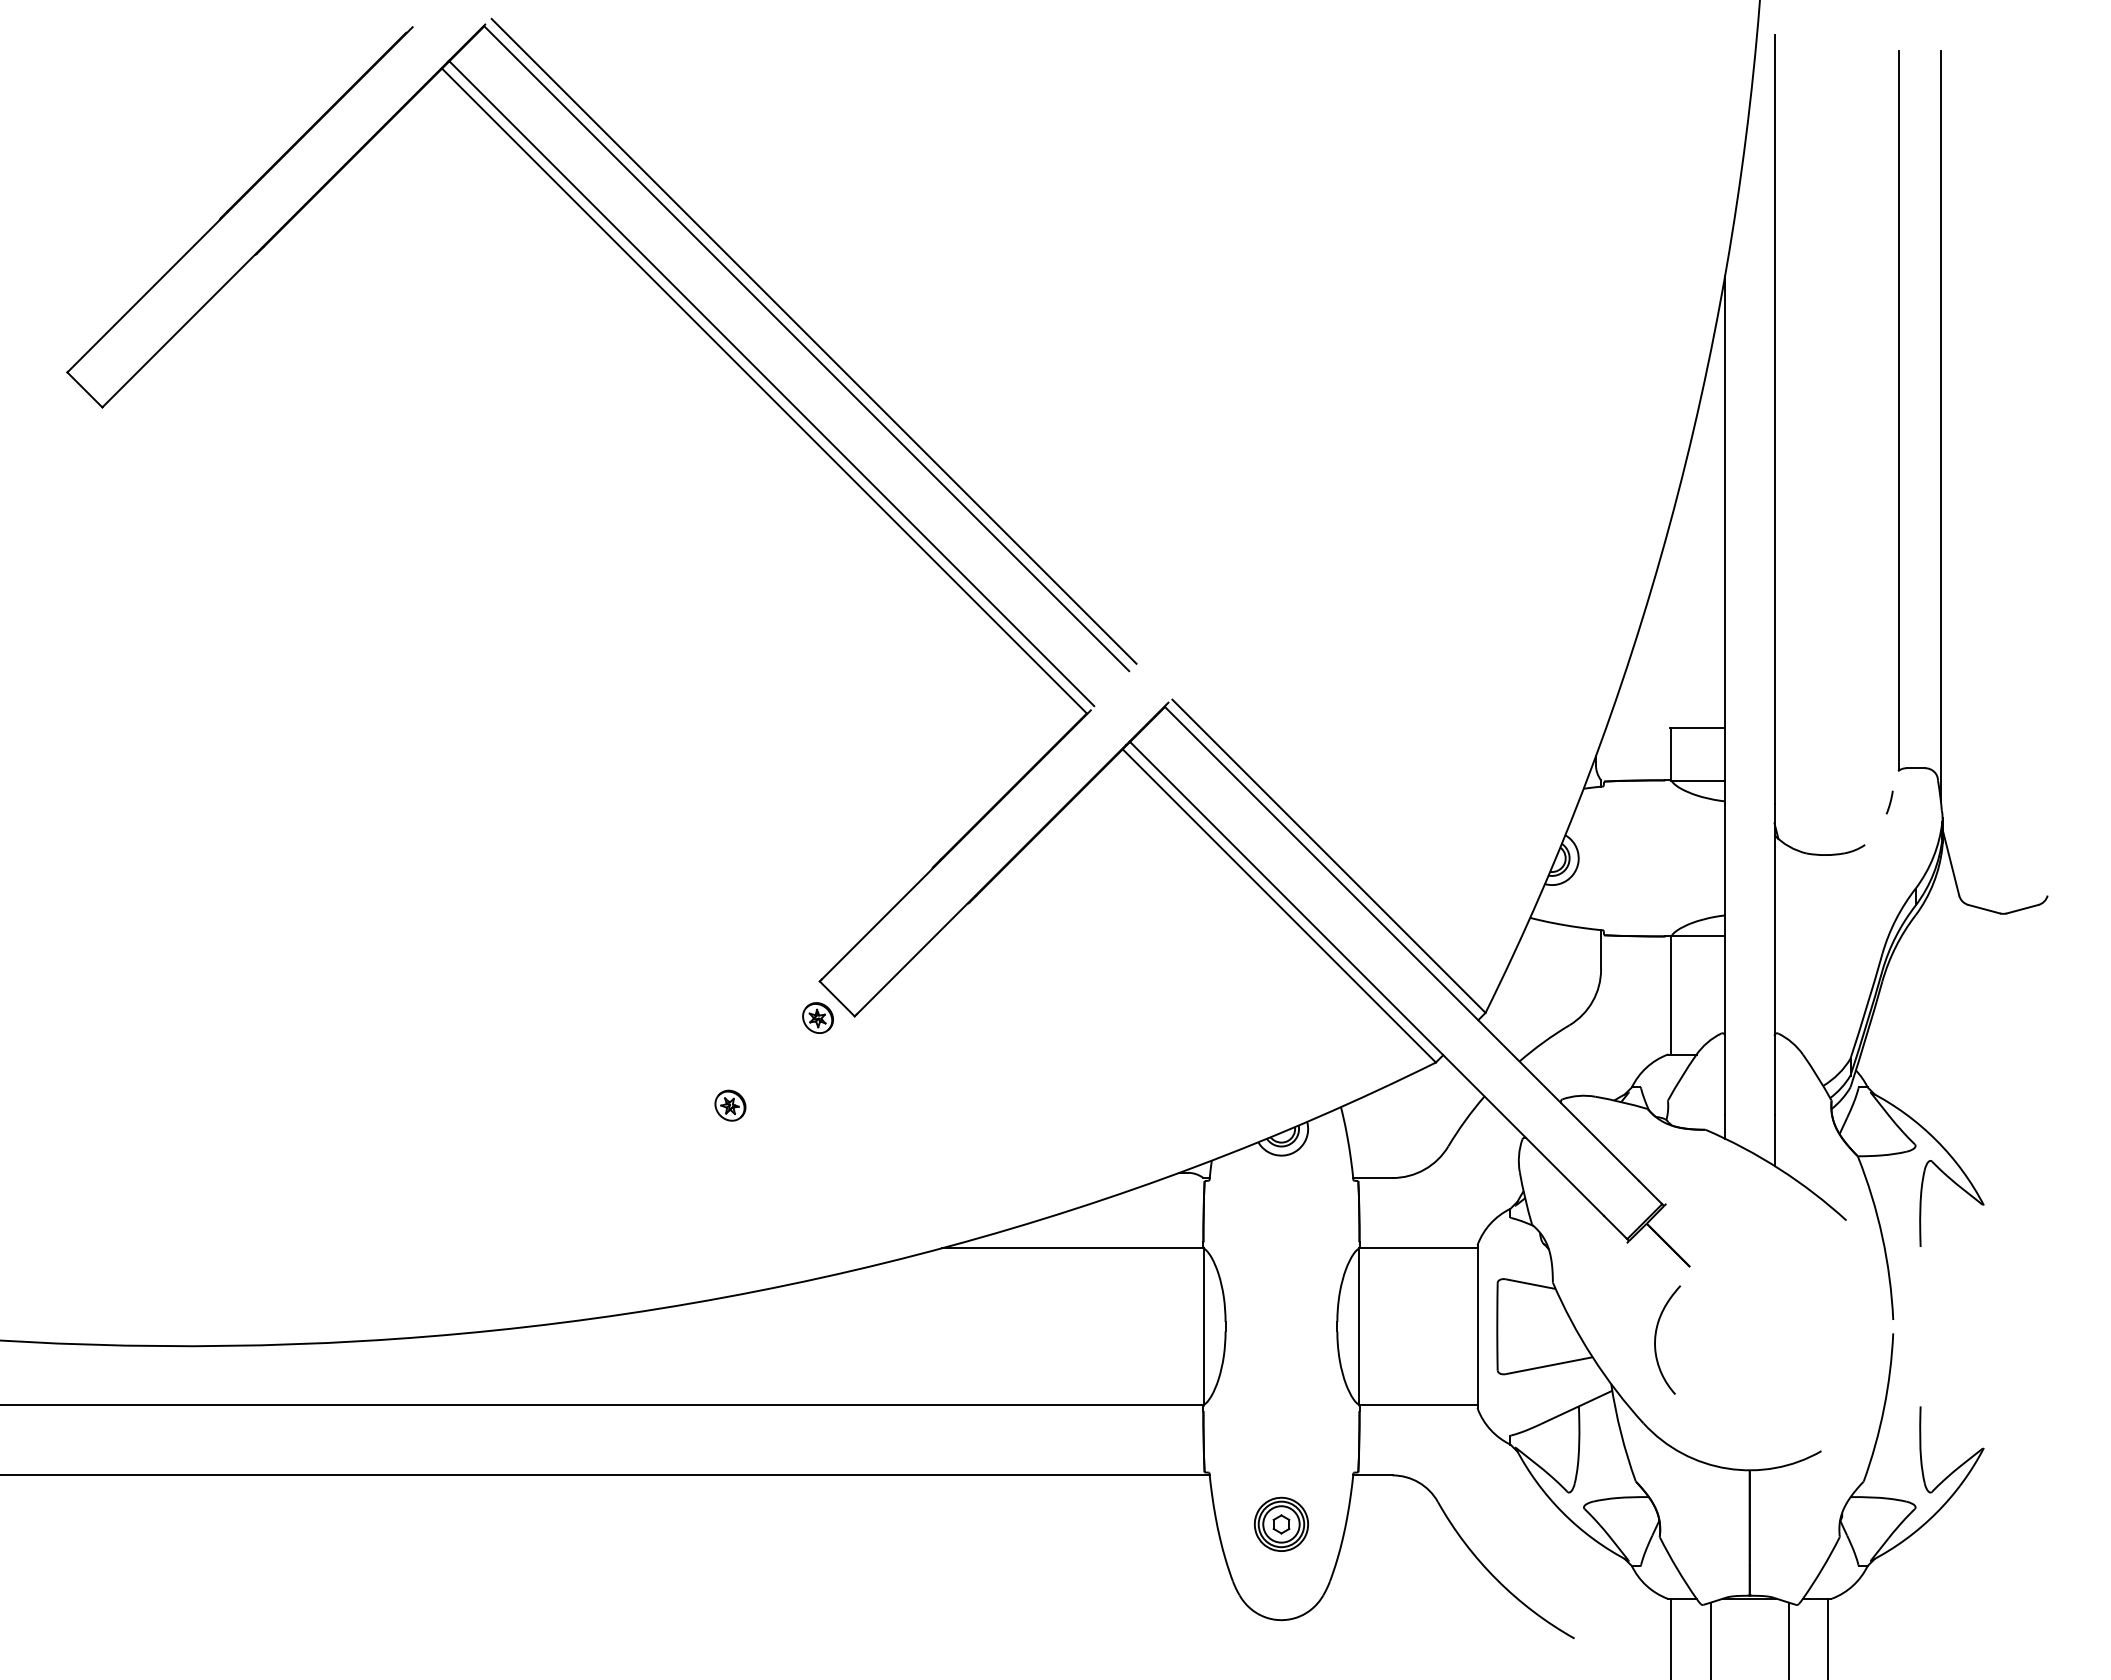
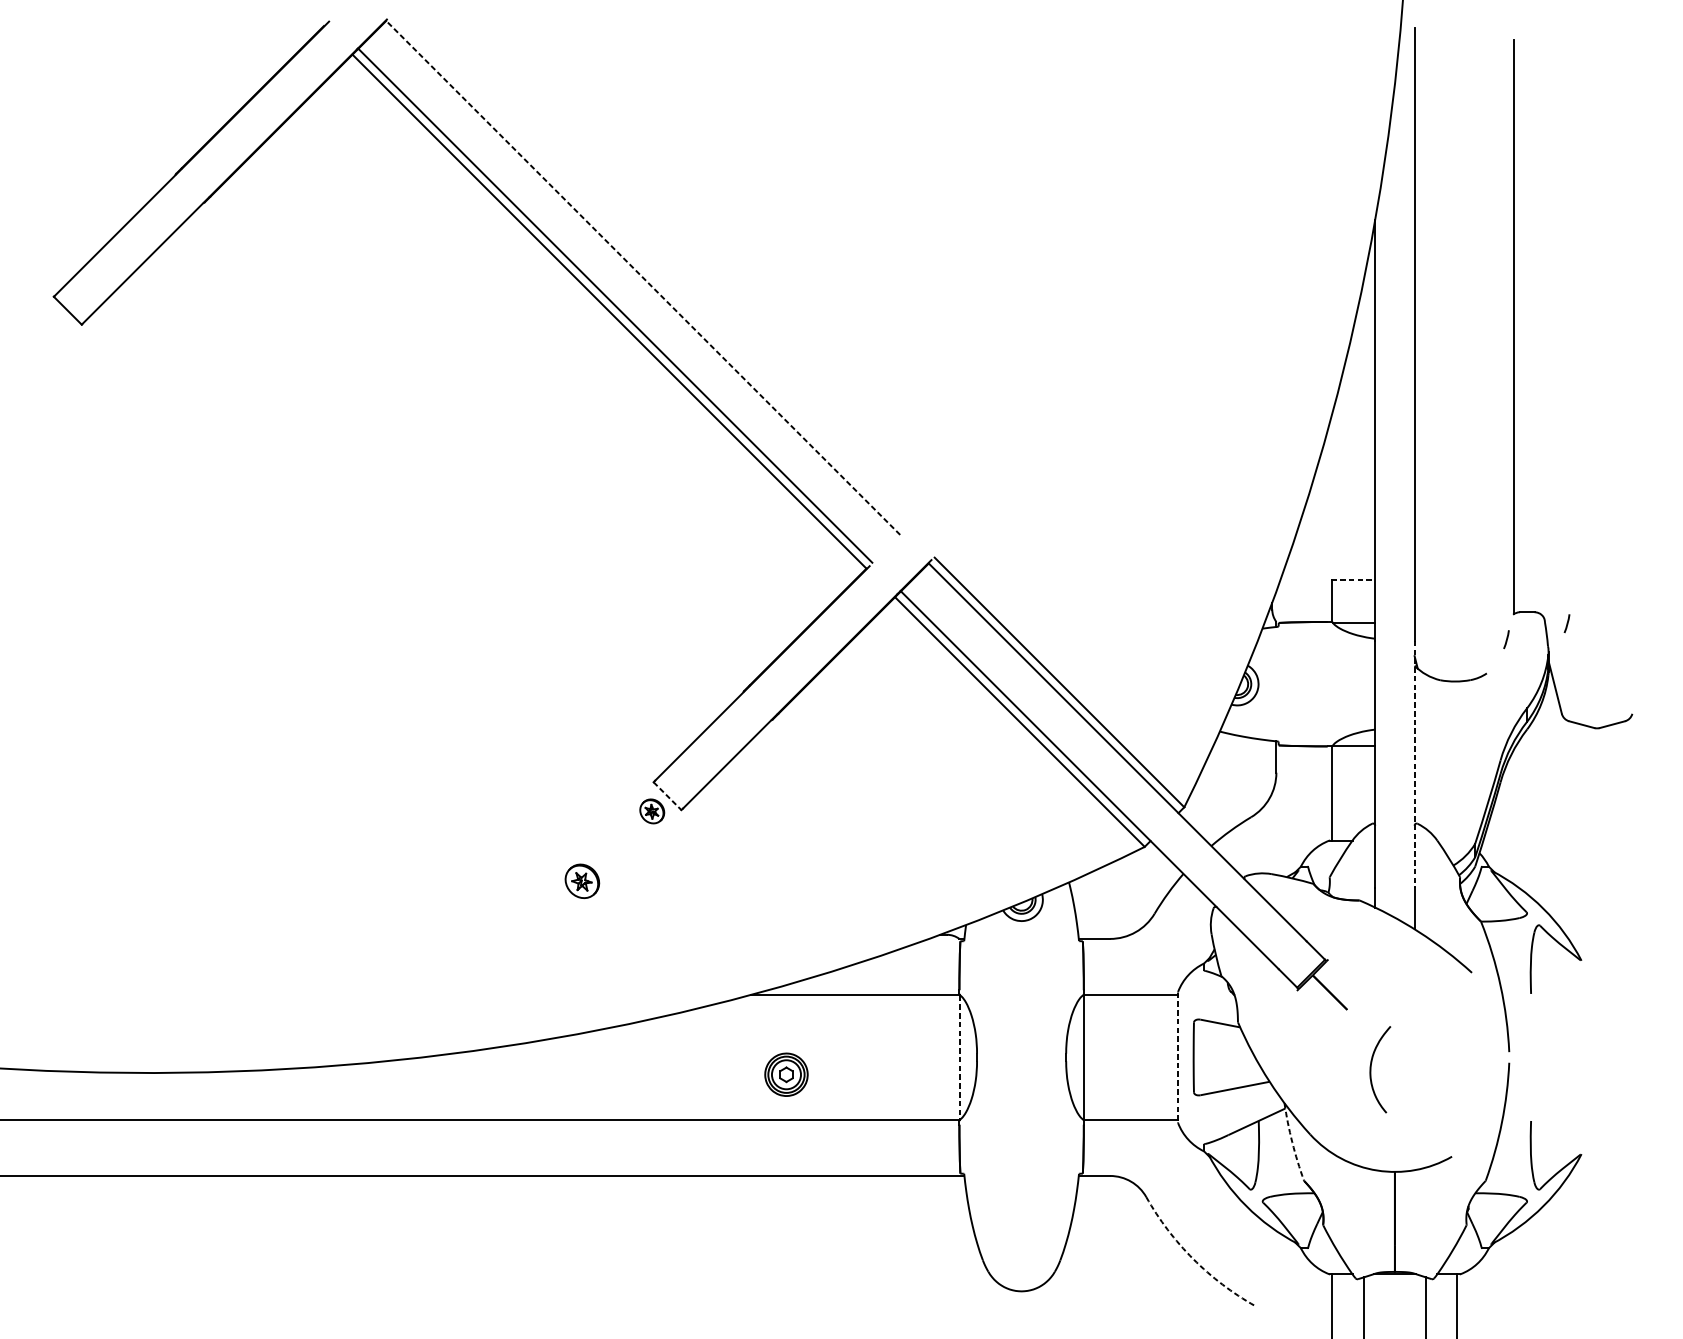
line: (813, 340) -> (648, 271), removed
line: (806, 348) -> (643, 277), solid -> dashed
line: (1941, 426) -> (1547, 339), removed
line: (1697, 727) -> (1353, 579), solid -> dashed
line: (1965, 782) -> (1566, 623), added
line: (1774, 959) -> (1414, 764), solid -> dashed
line: (837, 998) -> (667, 795), solid -> dashed
part: (730, 1105) -> (582, 881), size x1.4
line: (1204, 1326) -> (960, 1057), solid -> dashed
line: (1477, 1327) -> (1177, 1058), solid -> dashed
curve: (1656, 1339) -> (1371, 1069), moved
arc: (1621, 1433) -> (1292, 1142), solid -> dashed
part: (1281, 1523) -> (786, 1074), moved
arc: (1496, 1579) -> (1193, 1258), solid -> dashed

